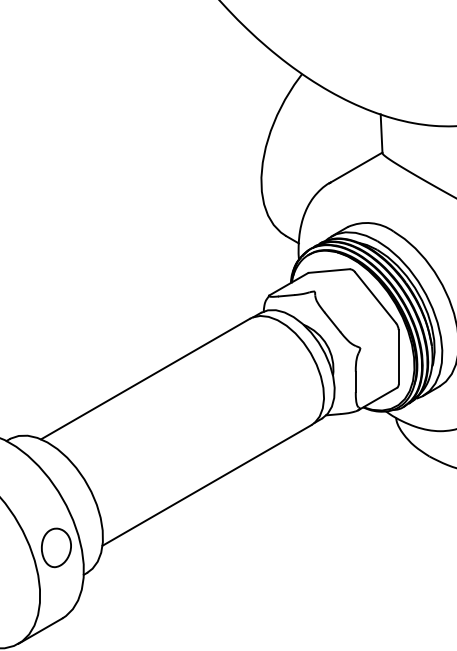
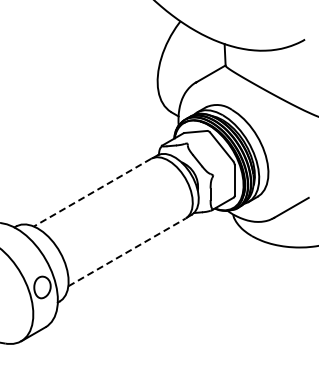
line: (145, 378) -> (92, 192), solid -> dashed
line: (207, 485) -> (127, 252), solid -> dashed

